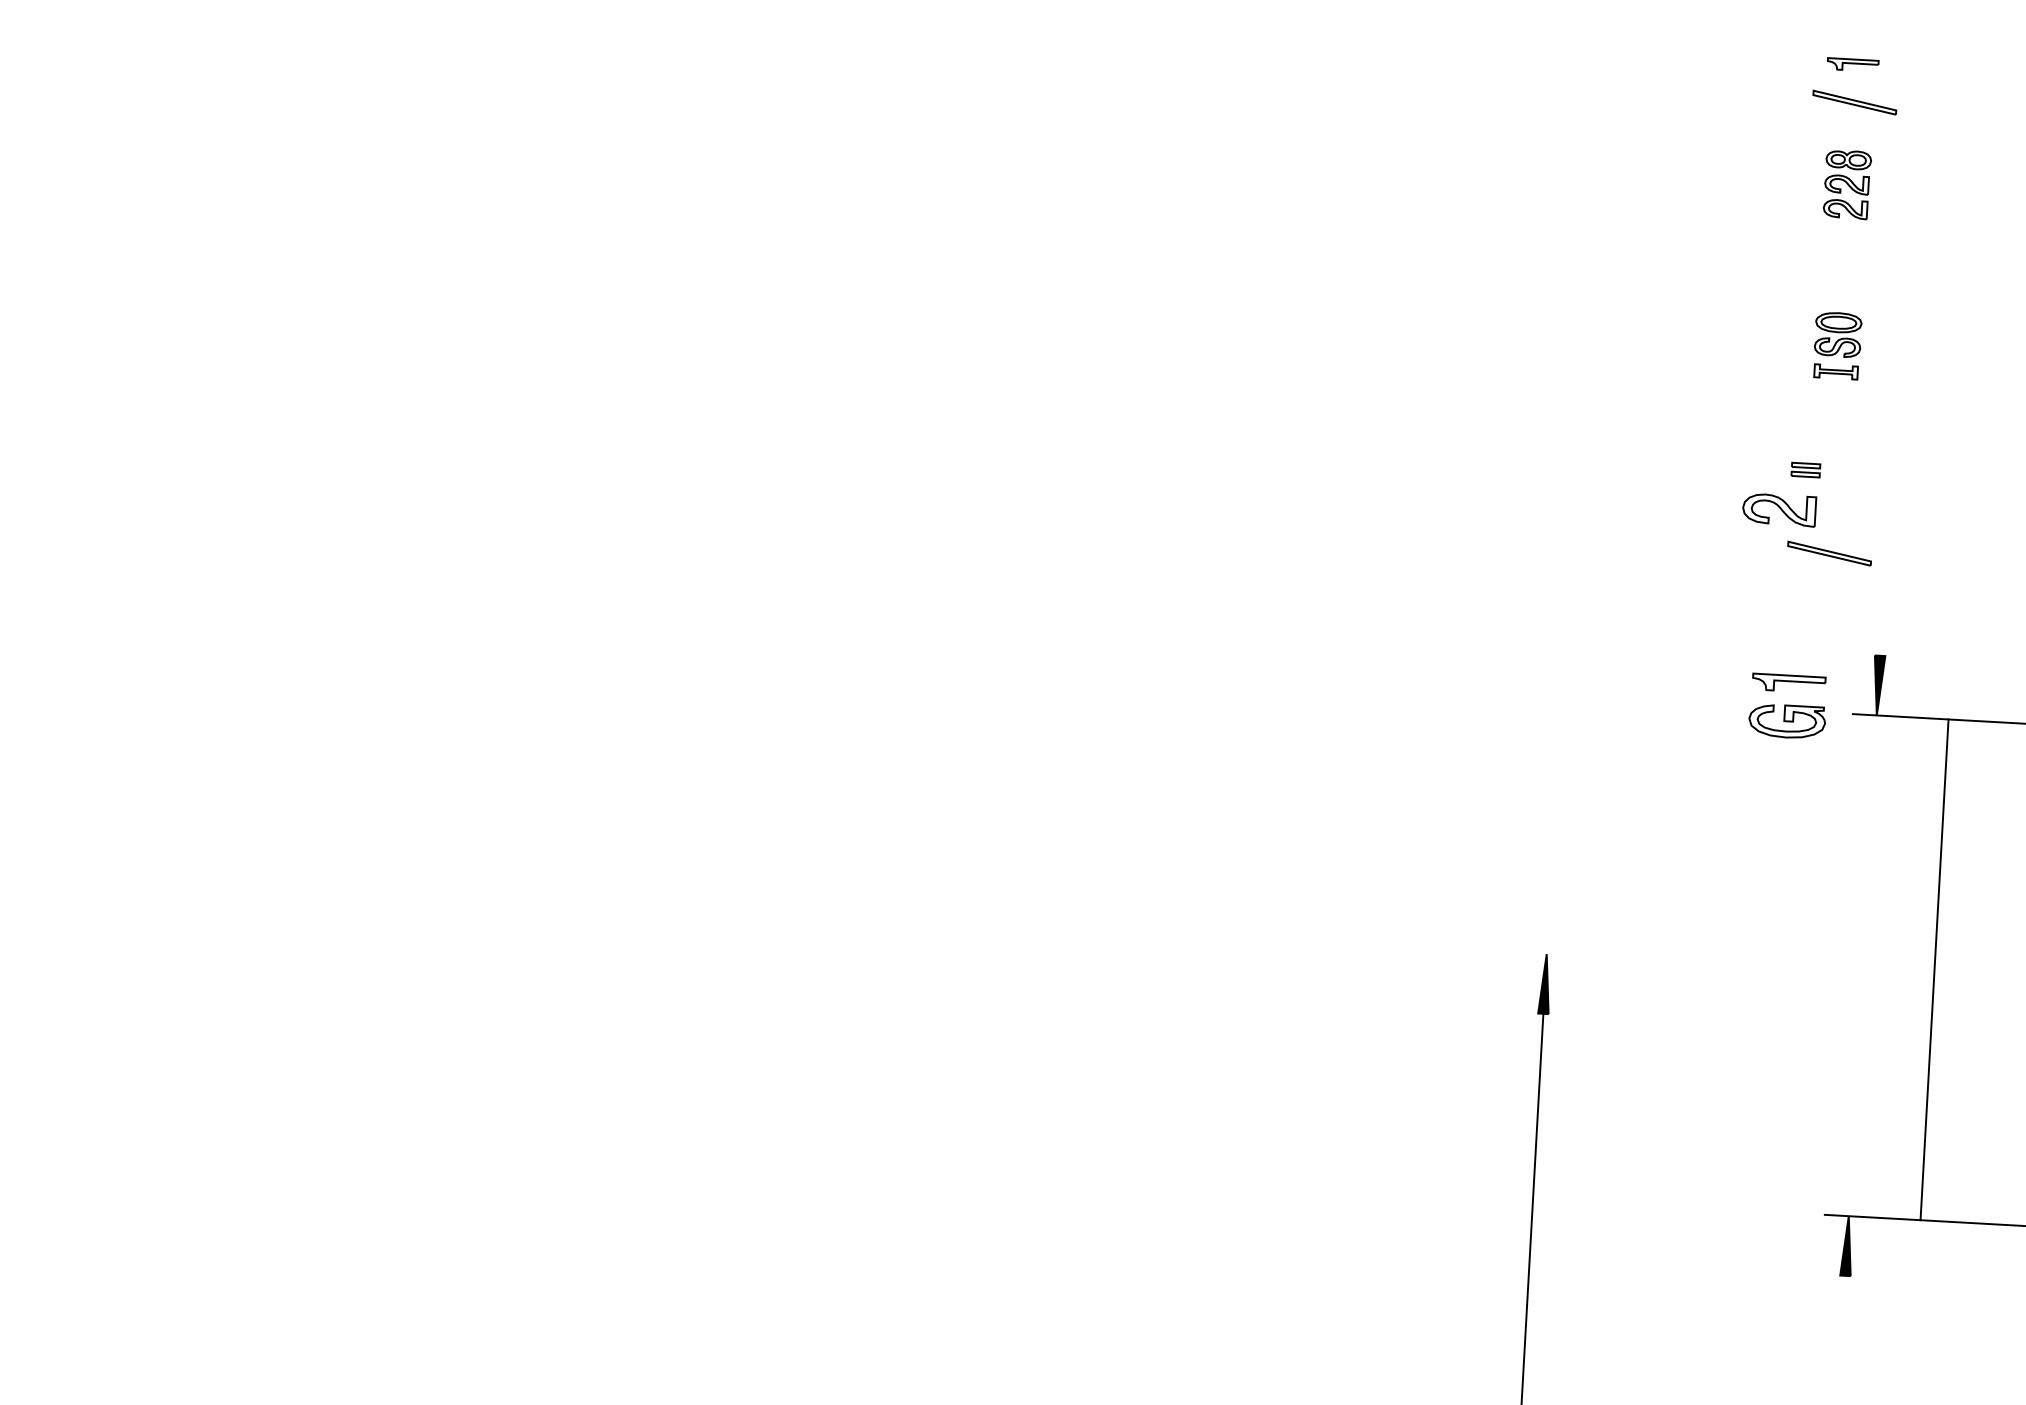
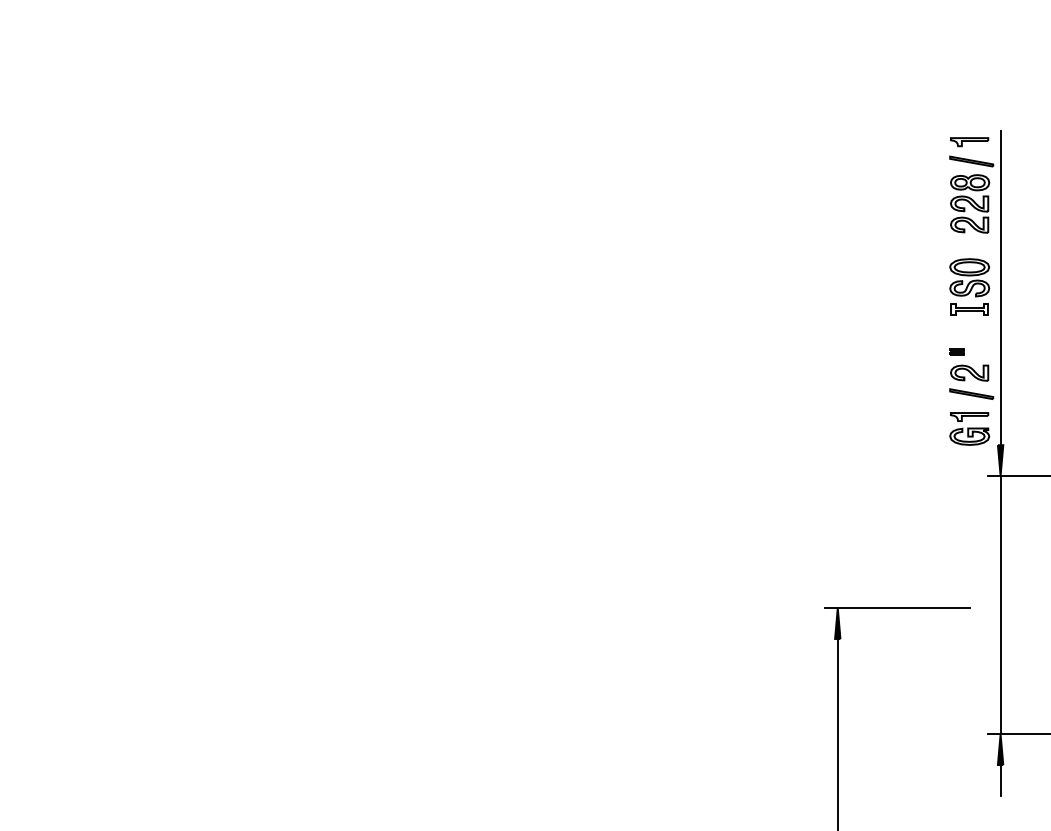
part: (1852, 65) -> (969, 142), size x1.43
part: (1847, 183) -> (970, 203), size x1.67
part: (1837, 344) -> (969, 286), size x1.67
line: (1897, 349) -> (1000, 287), added
part: (1779, 508) -> (969, 372), moved
part: (1787, 705) -> (969, 428), moved
line: (1662, 961) -> (897, 608), added
line: (1934, 970) -> (1000, 605), moved
line: (1843, 1305) -> (1000, 780), added

